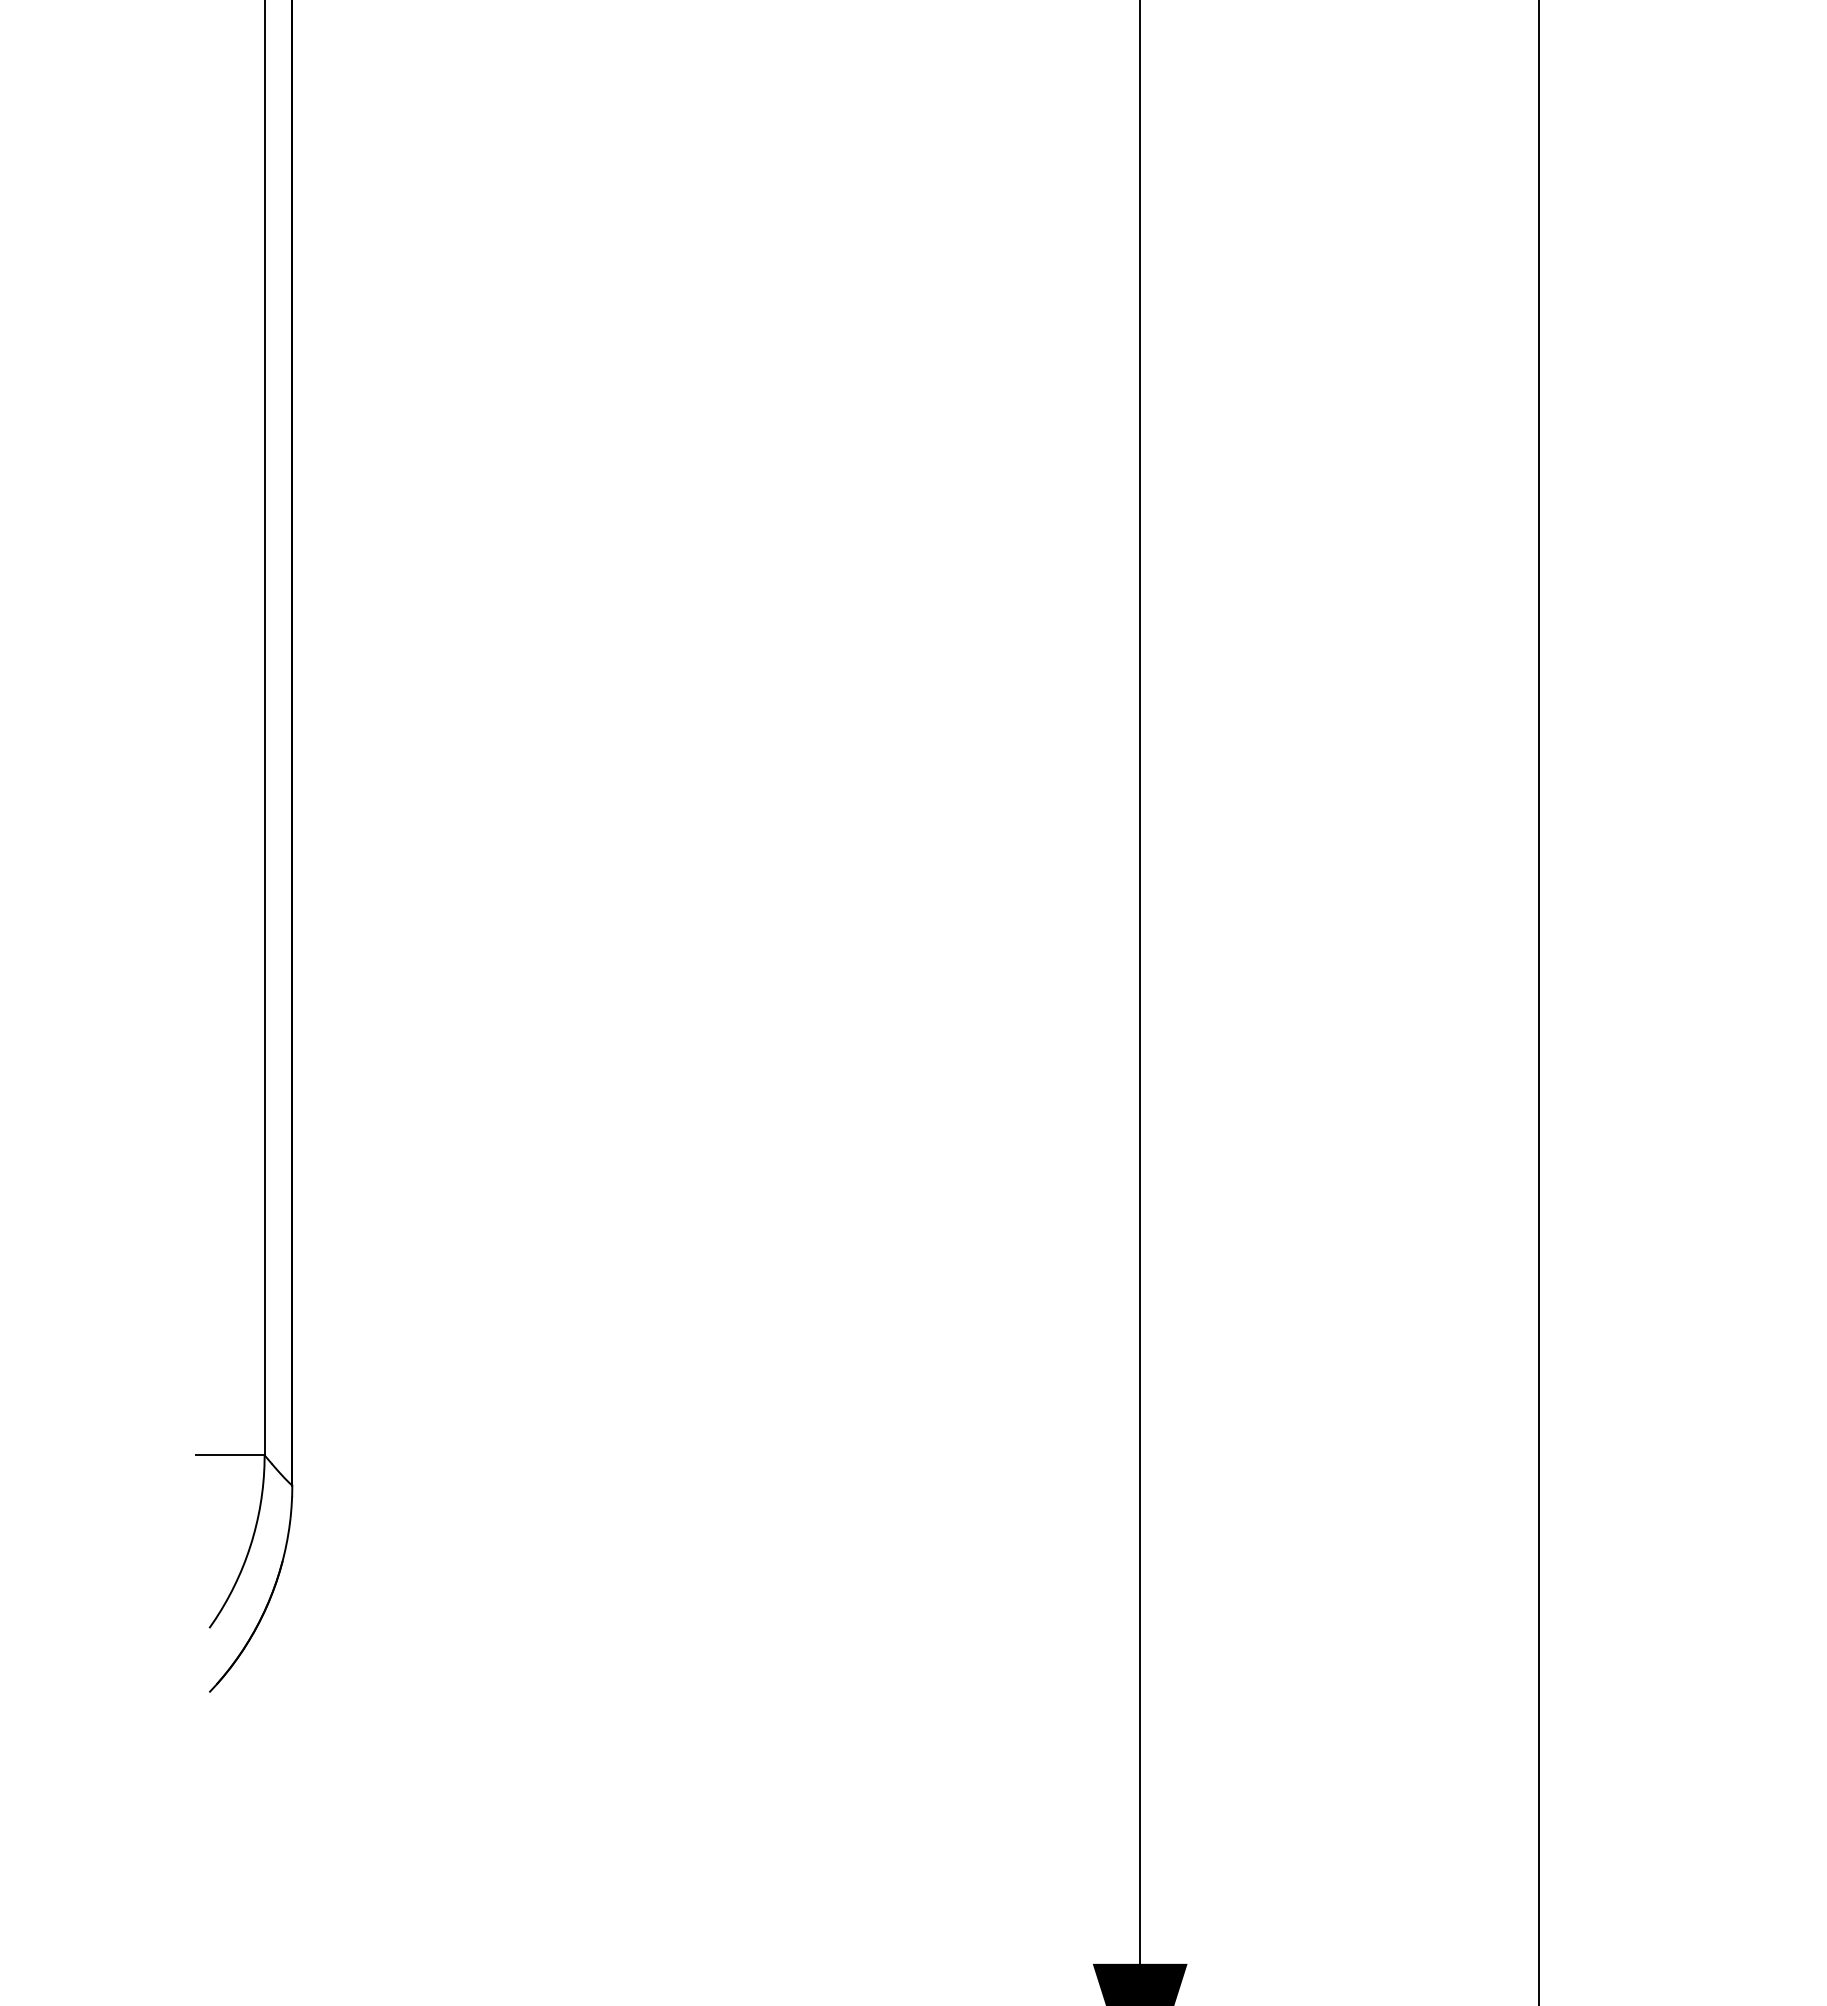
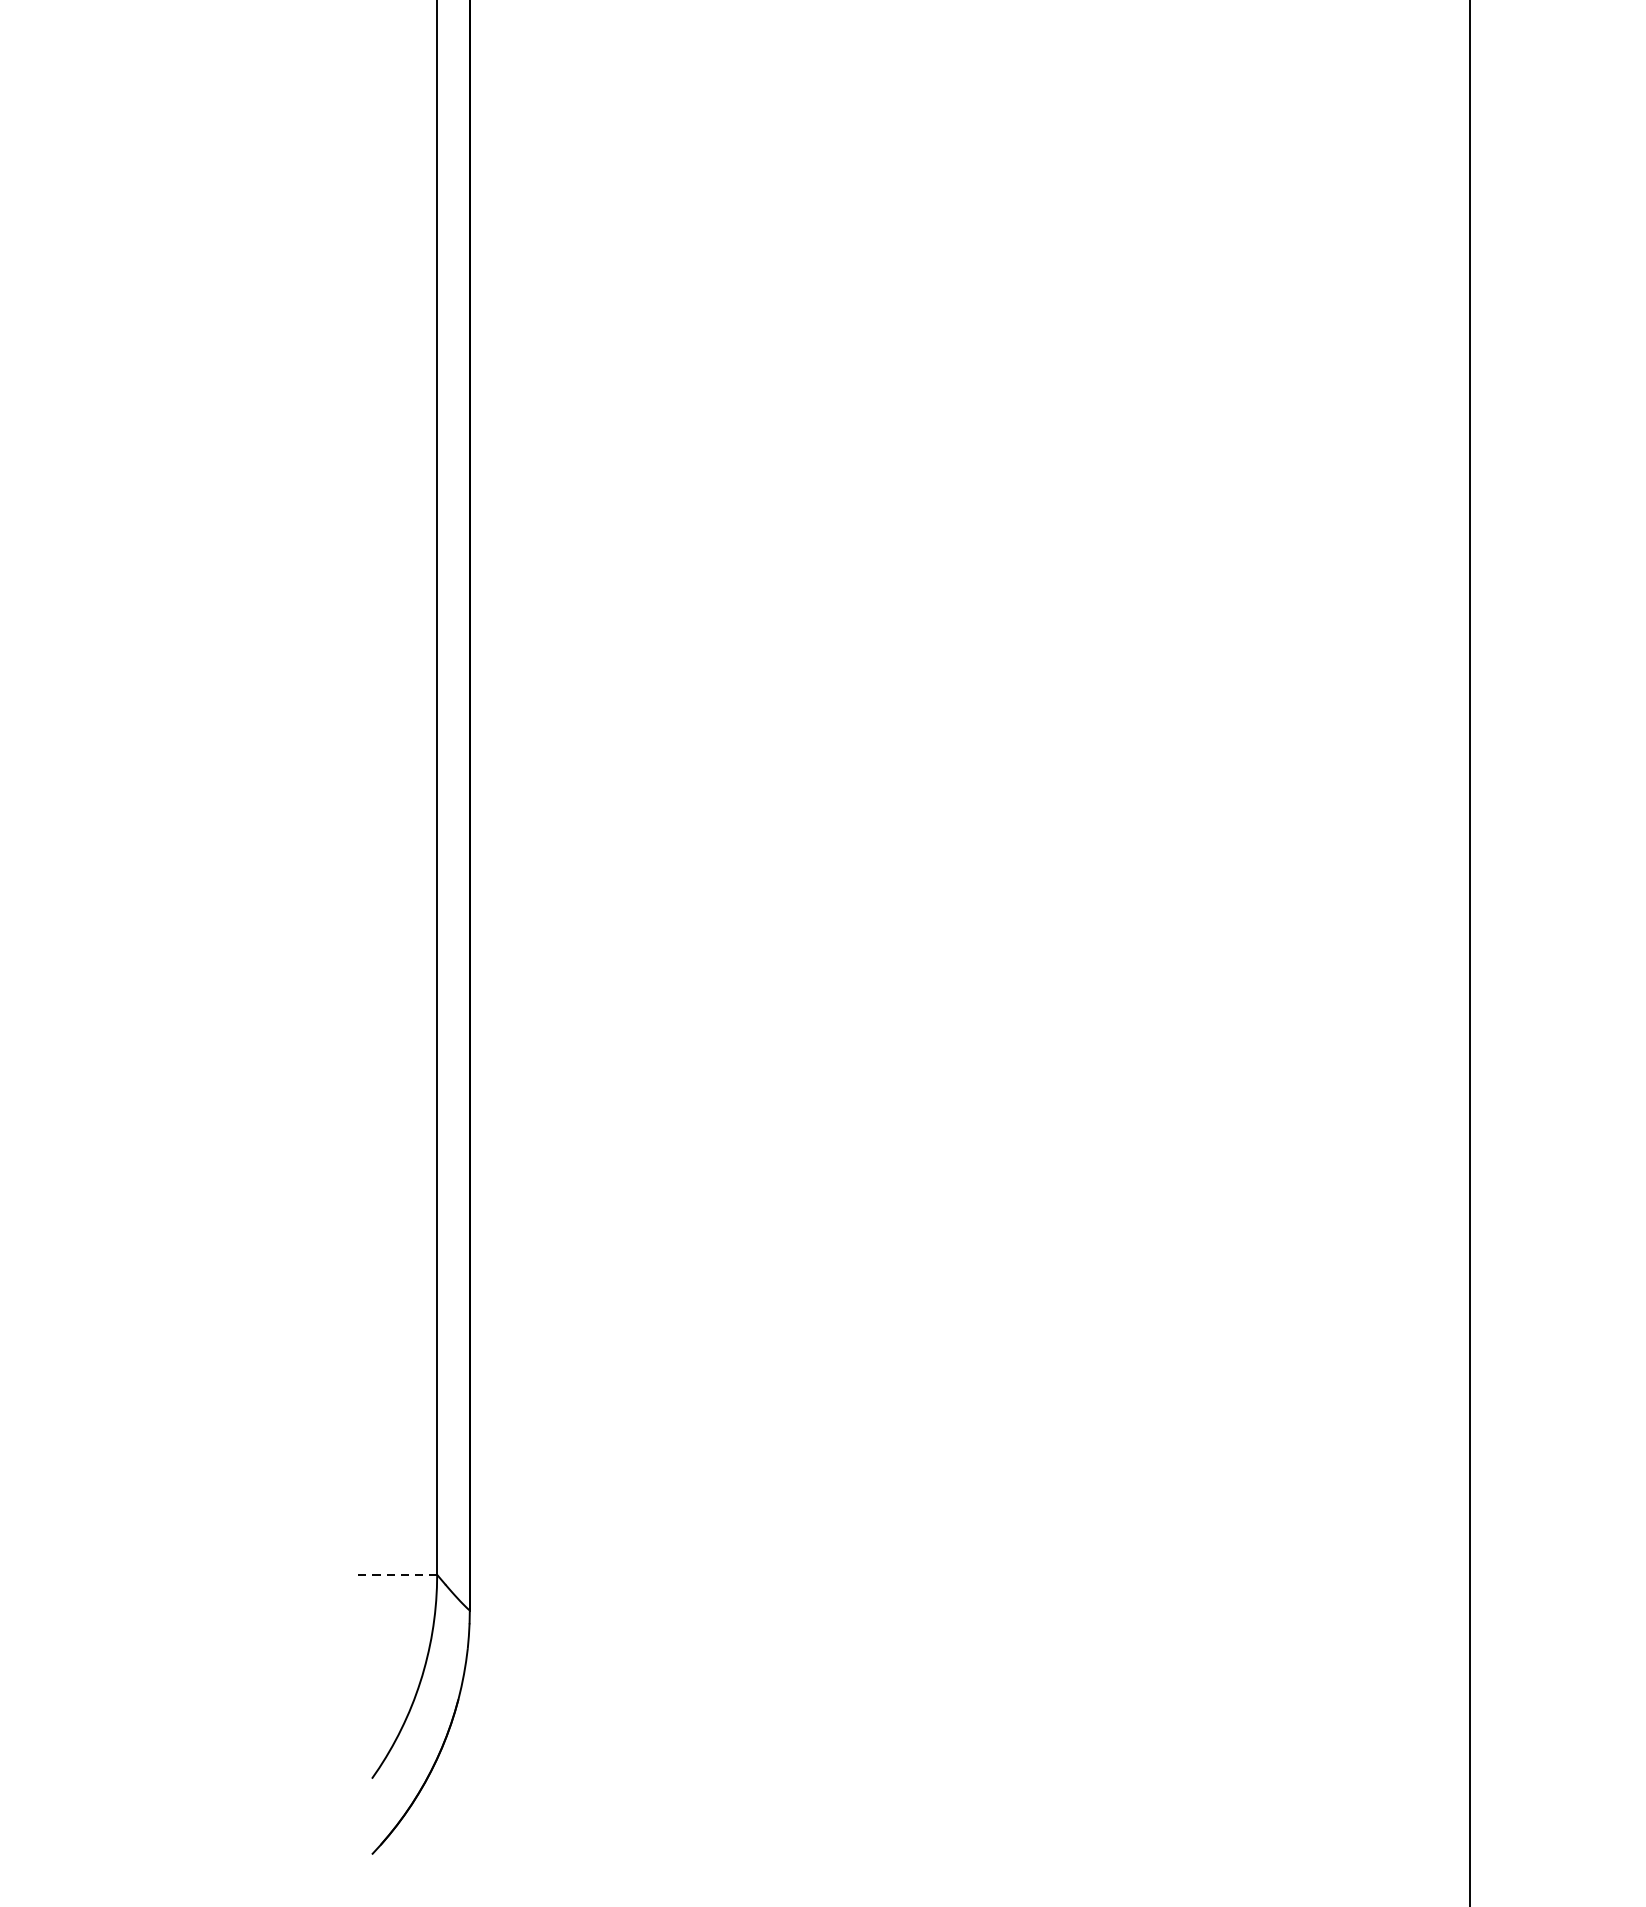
line: (230, 1455) -> (396, 1575), solid -> dashed

